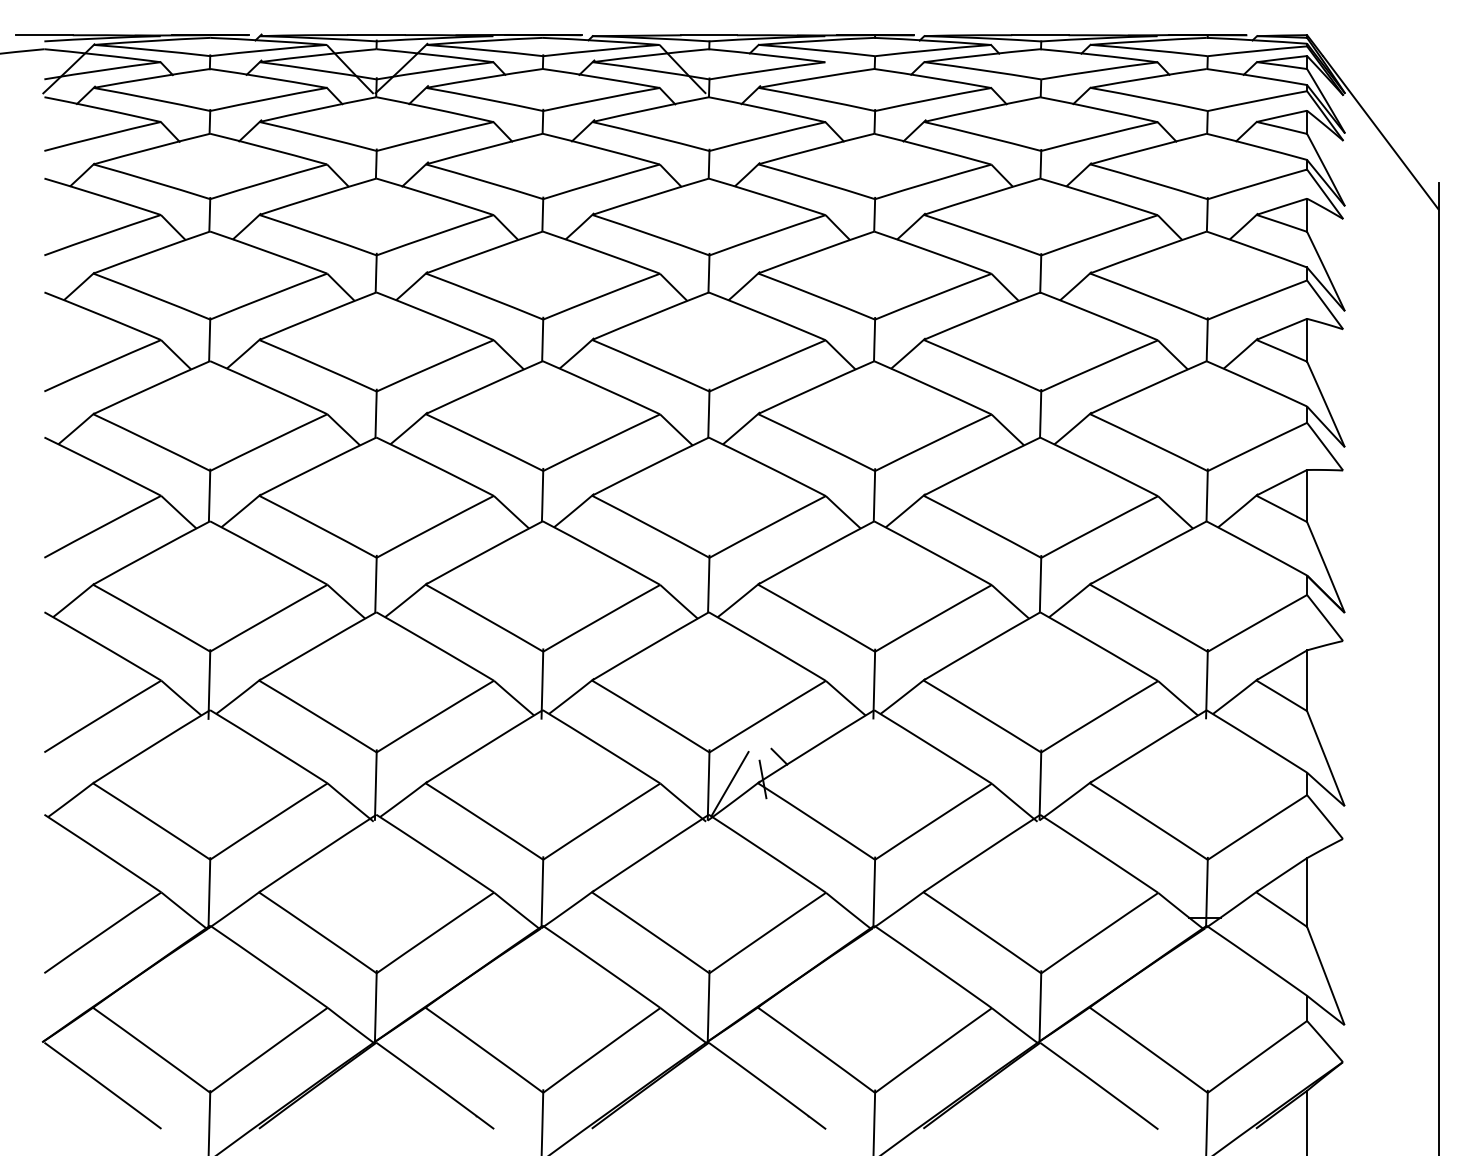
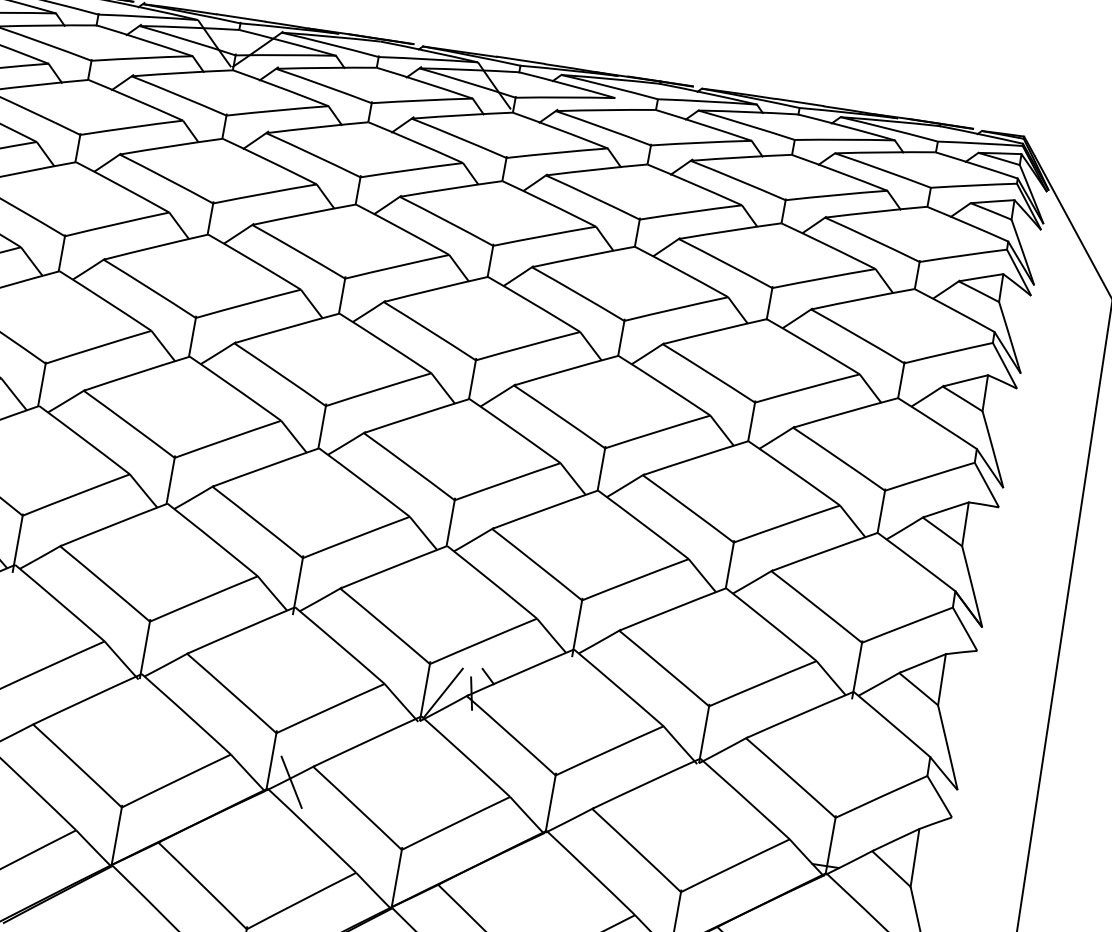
line: (569, 914) -> (291, 782), added

